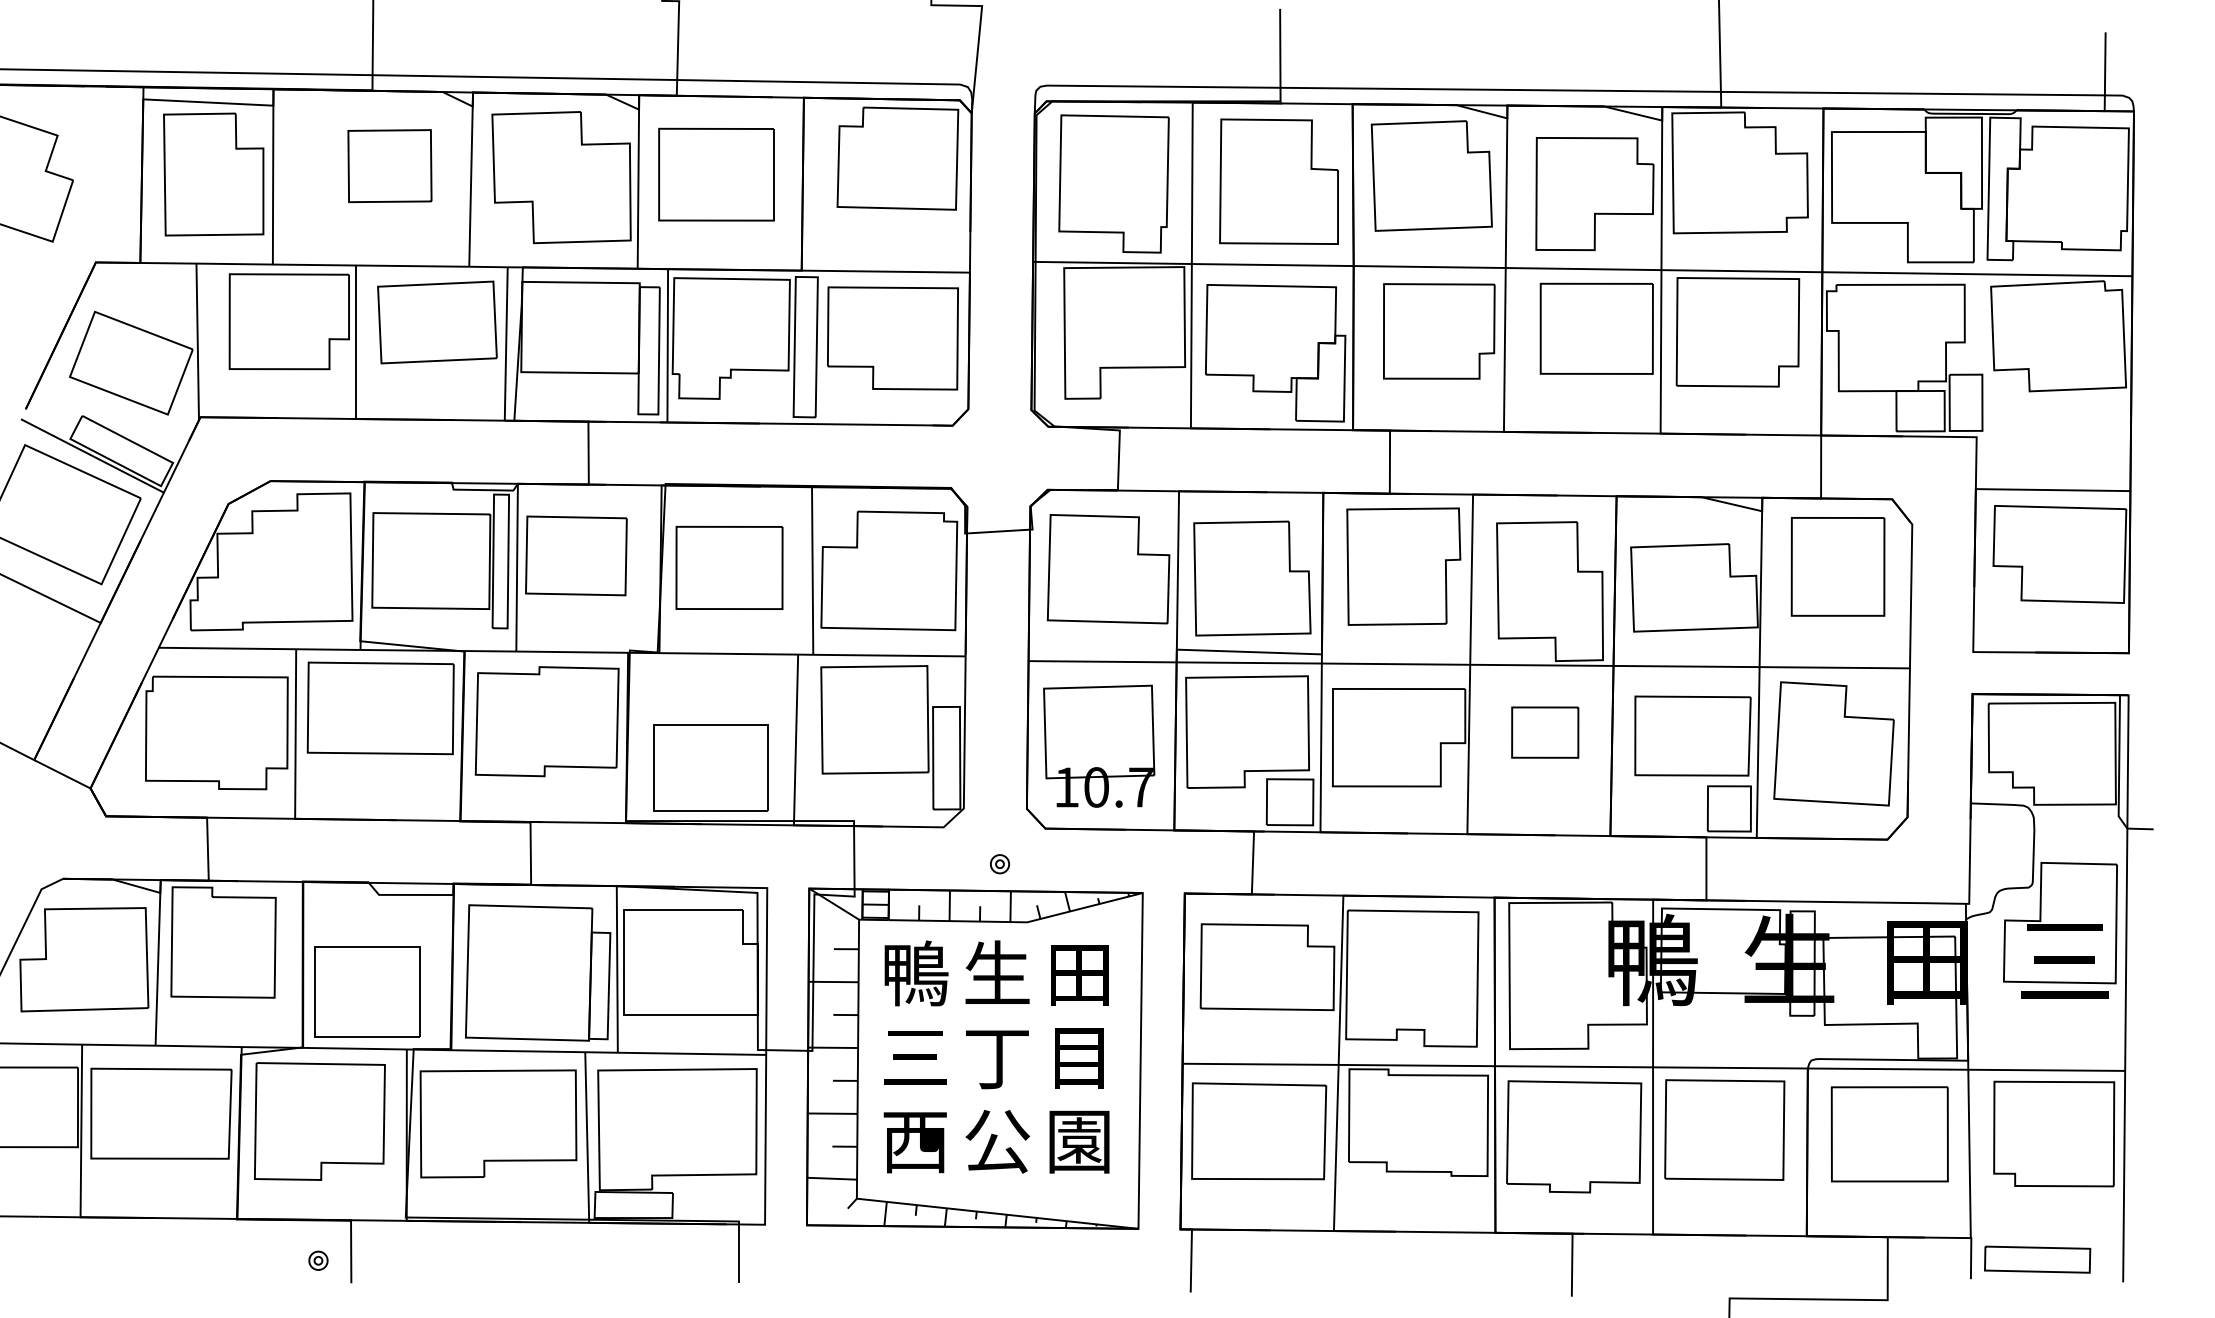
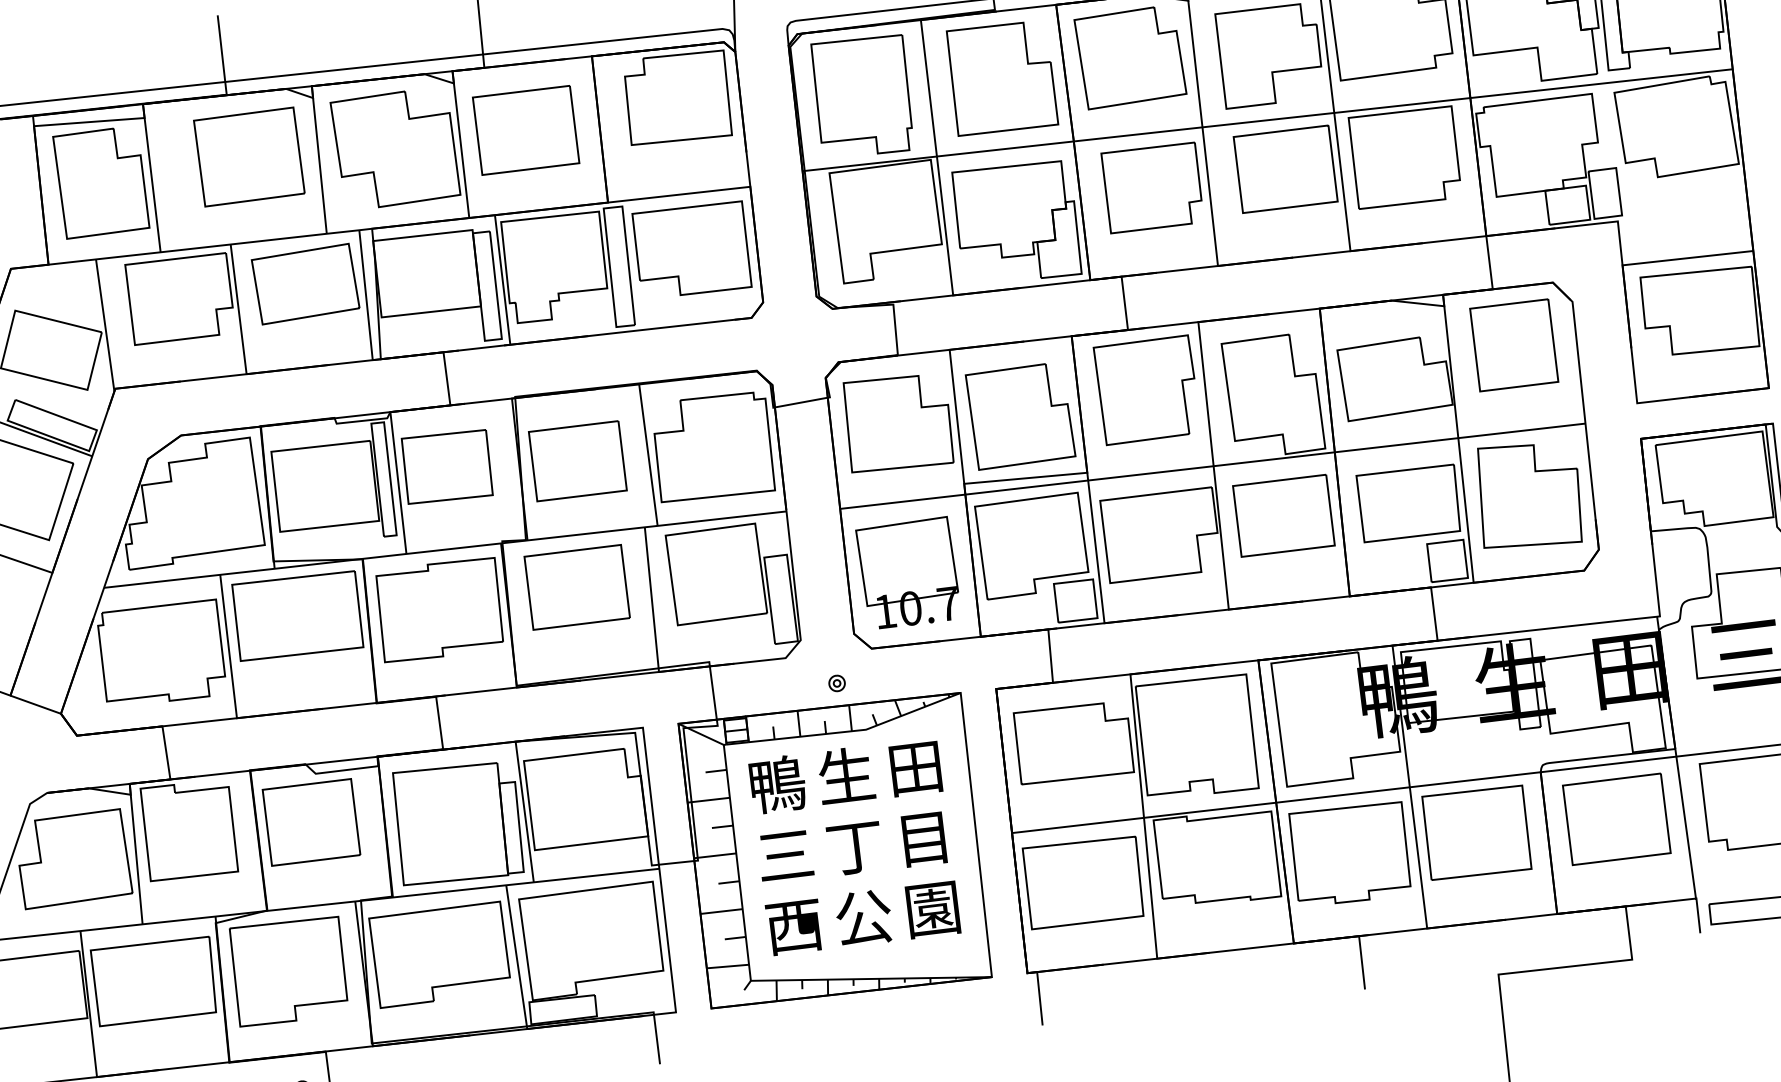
part: (389, 165) -> (248, 156), size x1.43
part: (1545, 732) -> (1284, 515), size x1.67
part: (710, 767) -> (577, 586), moved
part: (367, 991) -> (311, 821), moved

